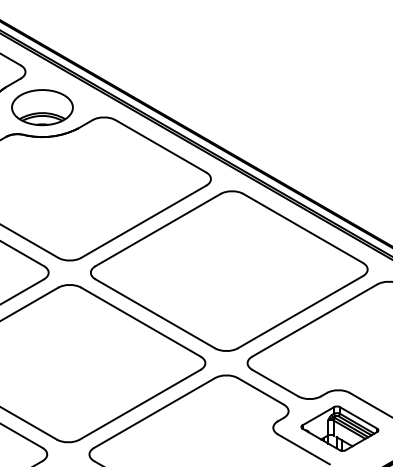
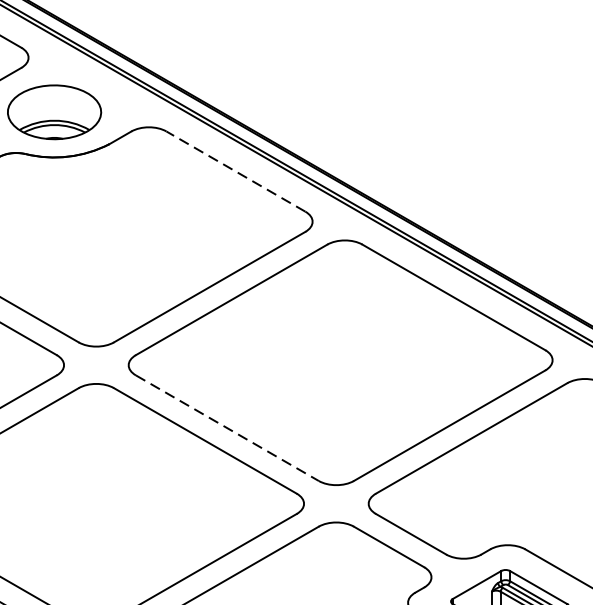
line: (160, 146) -> (235, 171), solid -> dashed
line: (155, 313) -> (227, 427), solid -> dashed

